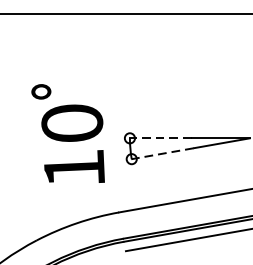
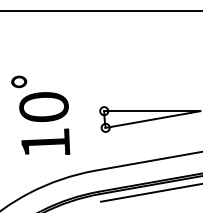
text: (67, 132) -> (40, 114), moved
line: (160, 138) -> (128, 111), dashed -> solid
line: (161, 153) -> (129, 123), dashed -> solid

